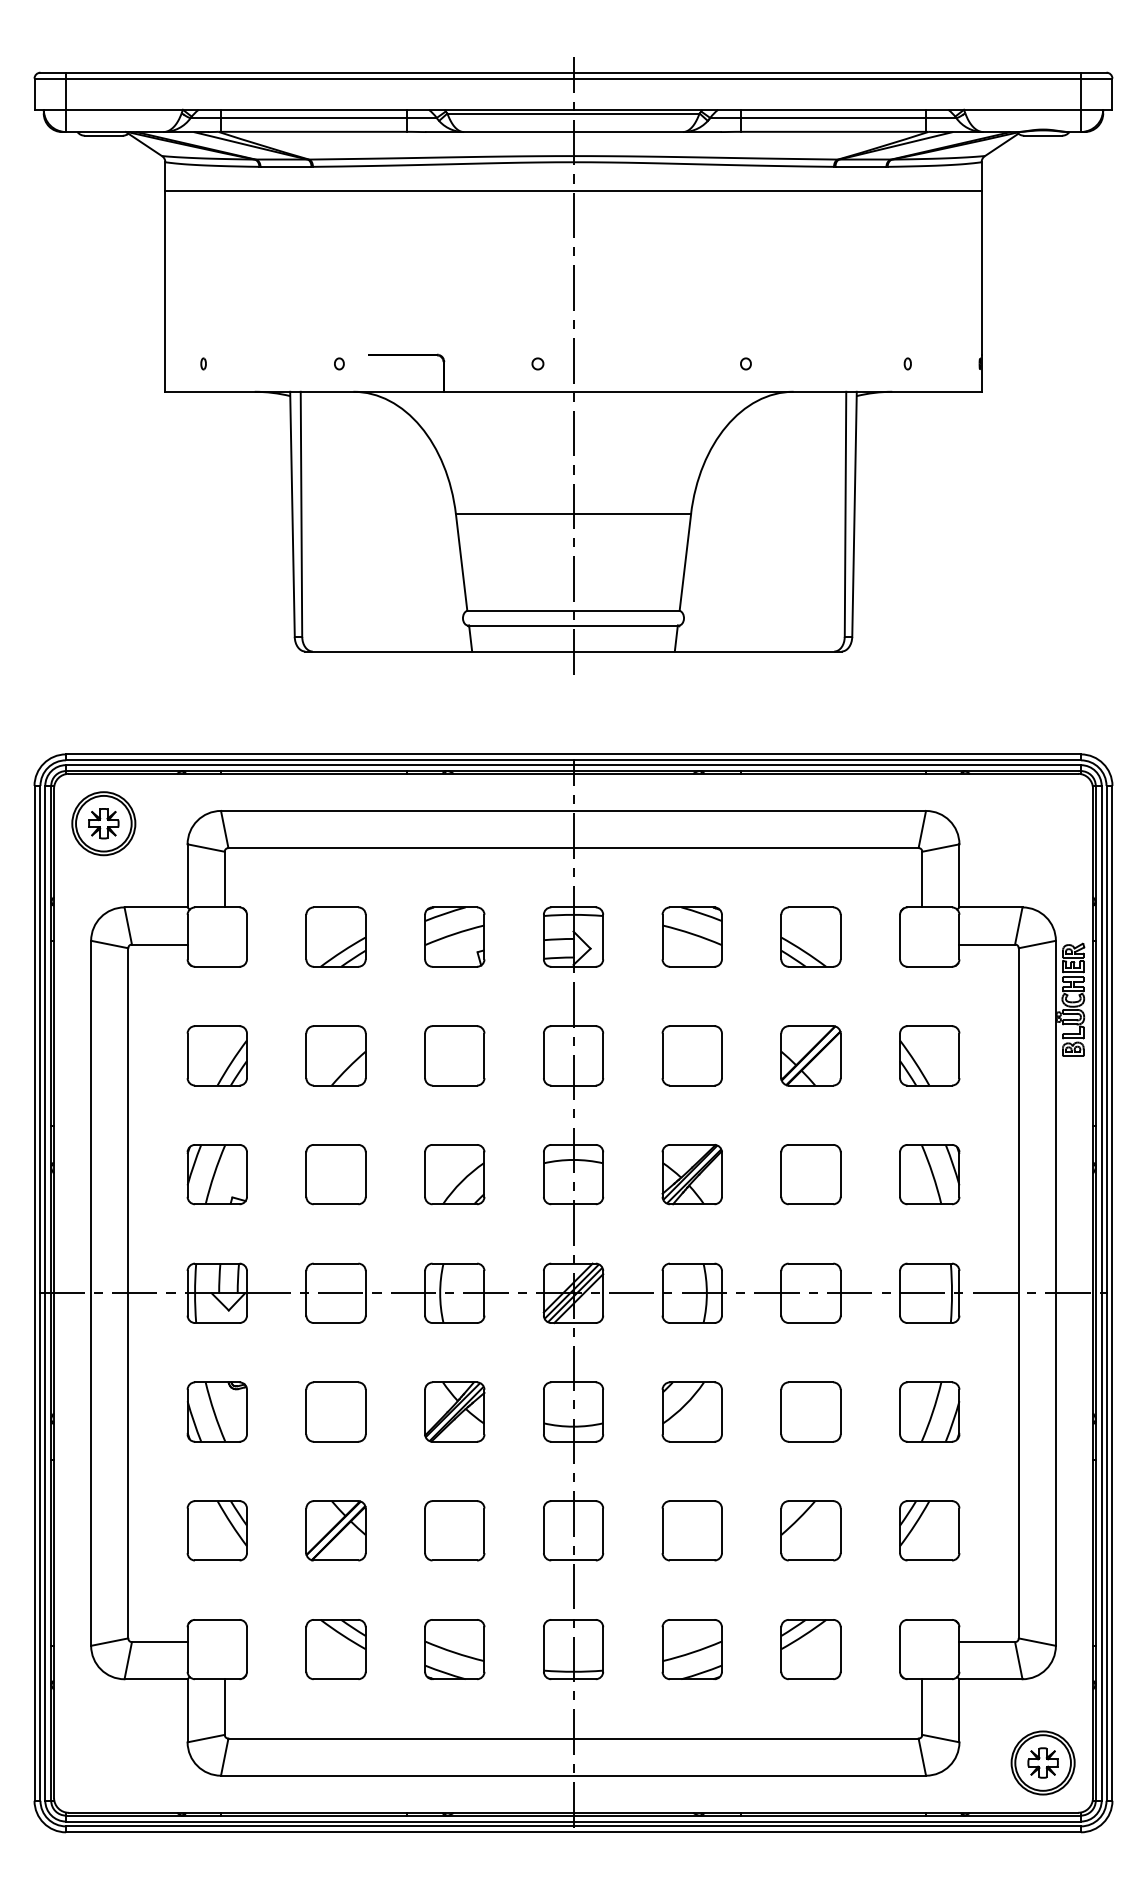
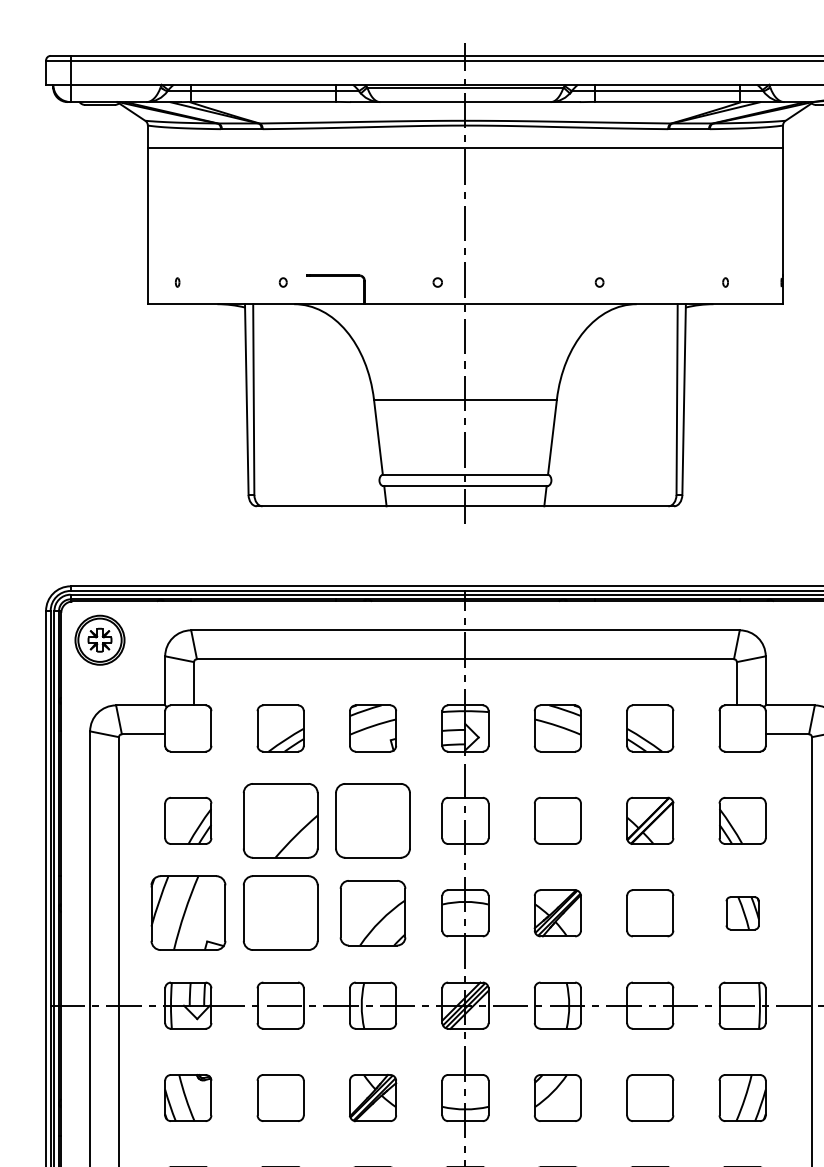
part: (335, 1055) -> (280, 820), size x1.6
part: (454, 1055) -> (372, 820), size x1.6
part: (216, 1174) -> (187, 913), size x1.6
part: (335, 1174) -> (280, 913), size x1.6
part: (454, 1174) -> (372, 913), size x1.4
part: (929, 1174) -> (742, 913), size x0.7

